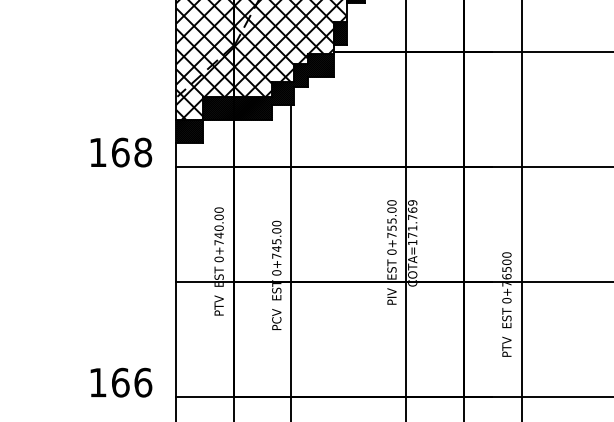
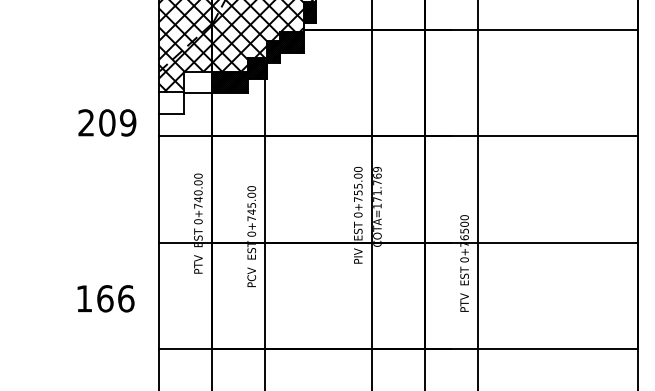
hatch: (205, 119) -> (185, 92), removed
text: (120, 152) -> (107, 122), 168 -> 209
text: (120, 382) -> (105, 298), moved

